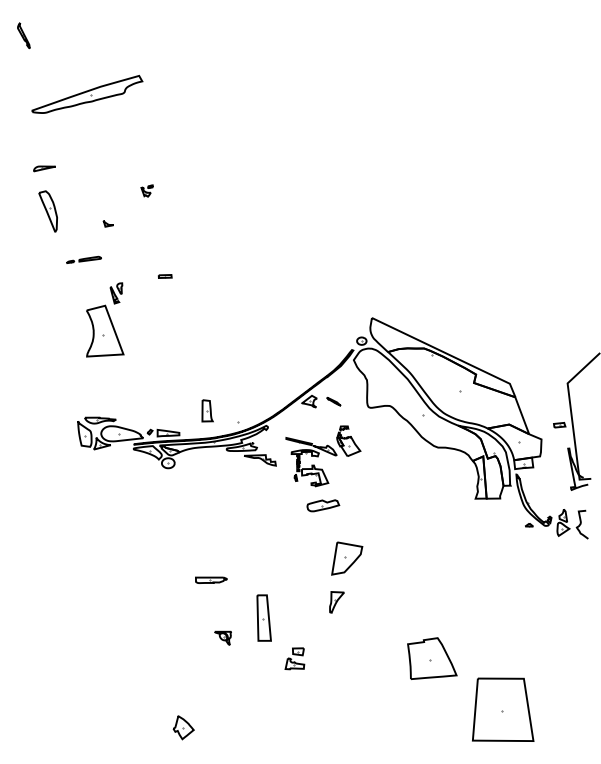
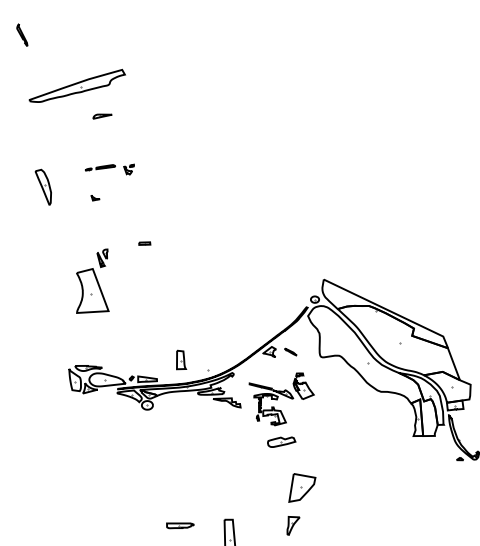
part: (44, 168) -> (102, 116), moved
part: (83, 259) -> (99, 167), moved
part: (211, 579) -> (180, 525), moved

